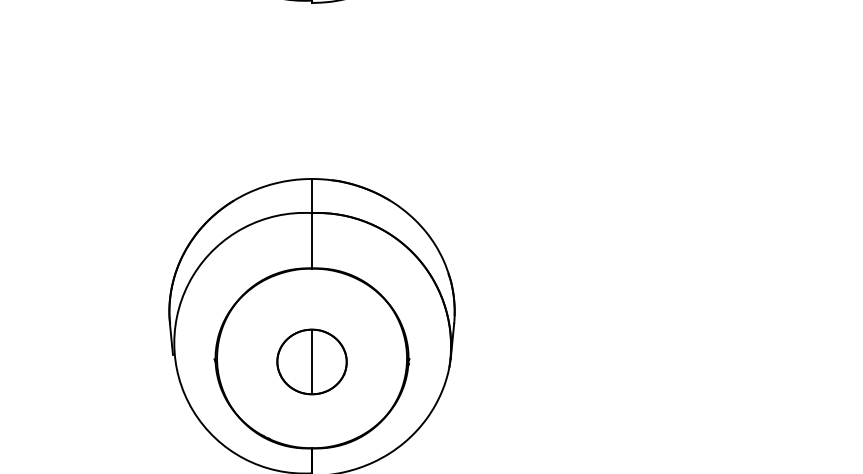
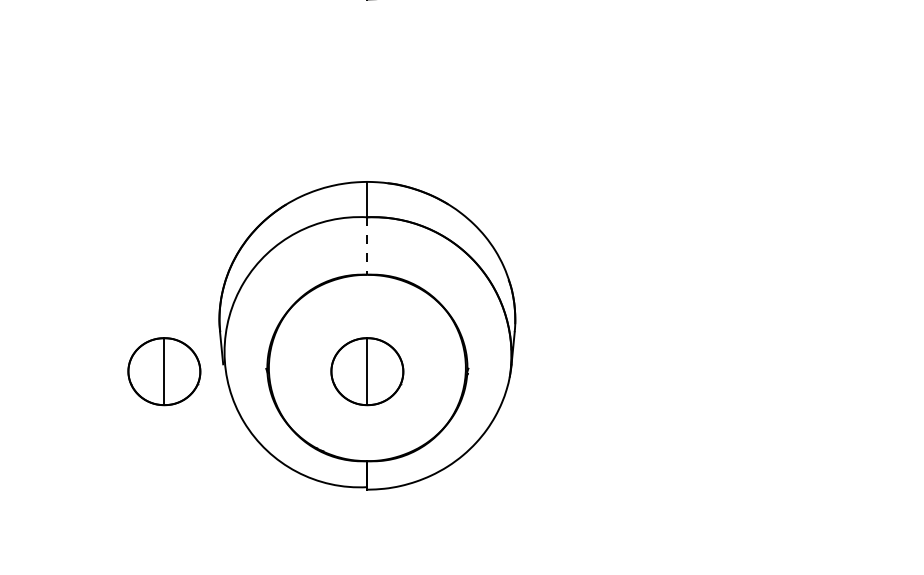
line: (312, 241) -> (367, 246), solid -> dashed
part: (116, 361) -> (164, 371), added

